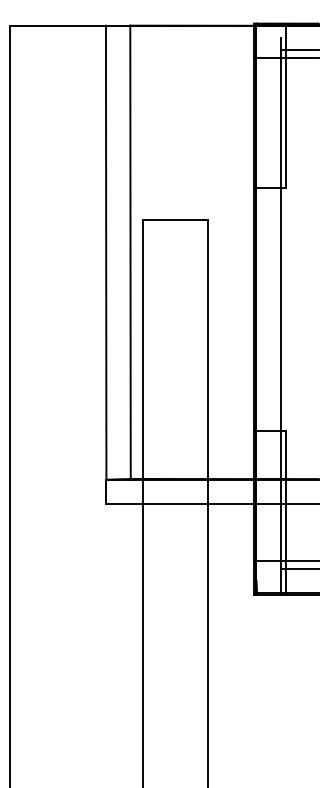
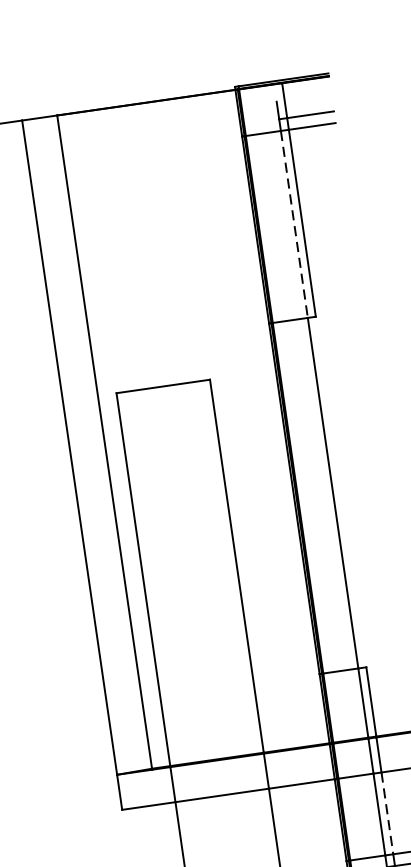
line: (280, 122) -> (293, 223), solid -> dashed
line: (286, 532) -> (387, 813), solid -> dashed

